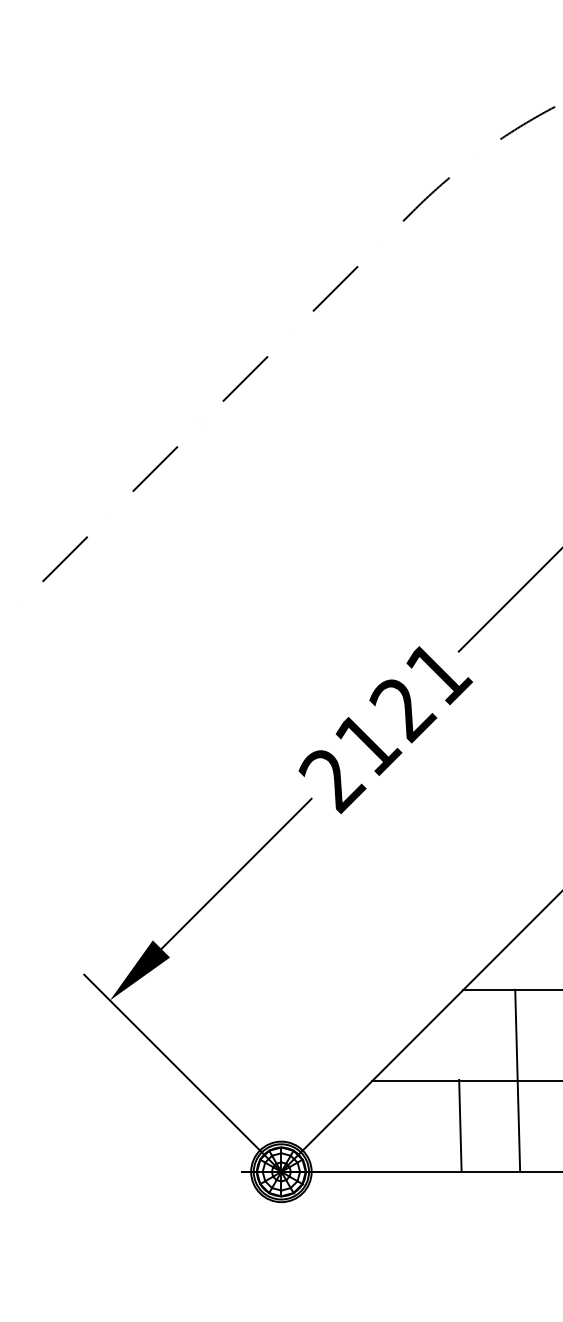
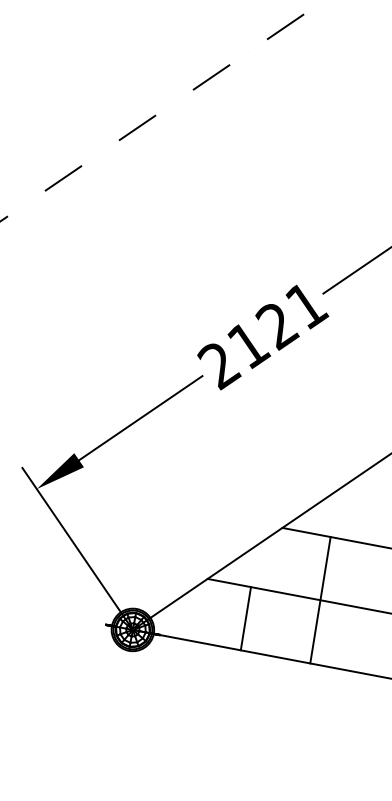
line: (517, 1080) -> (320, 599), moved
line: (460, 1124) -> (246, 618), moved

